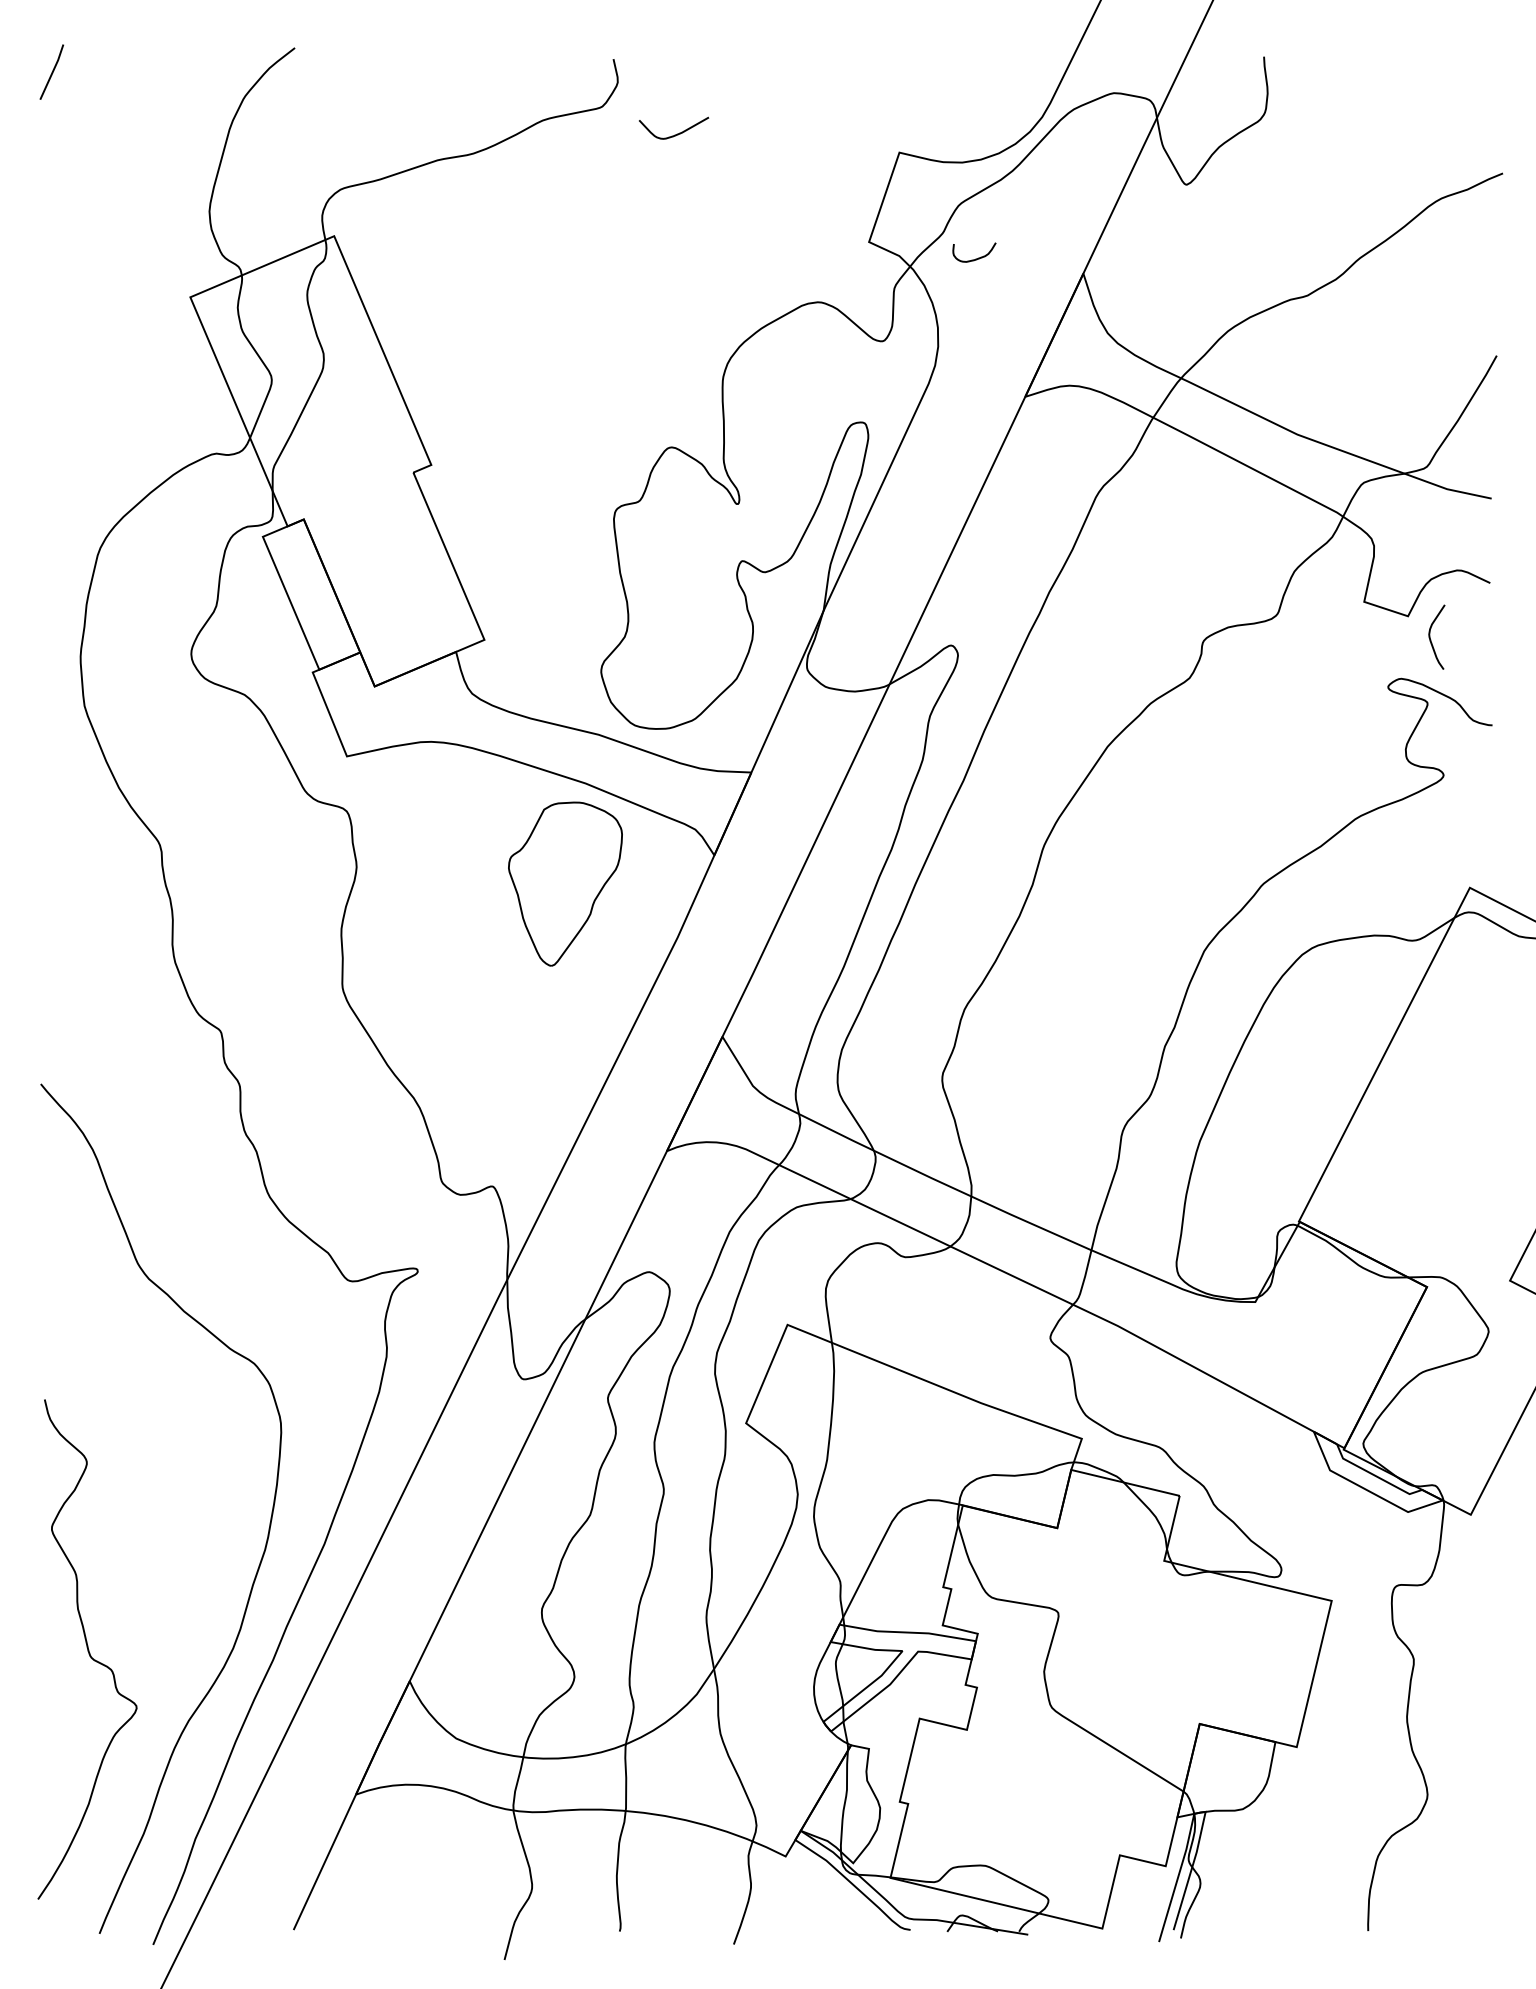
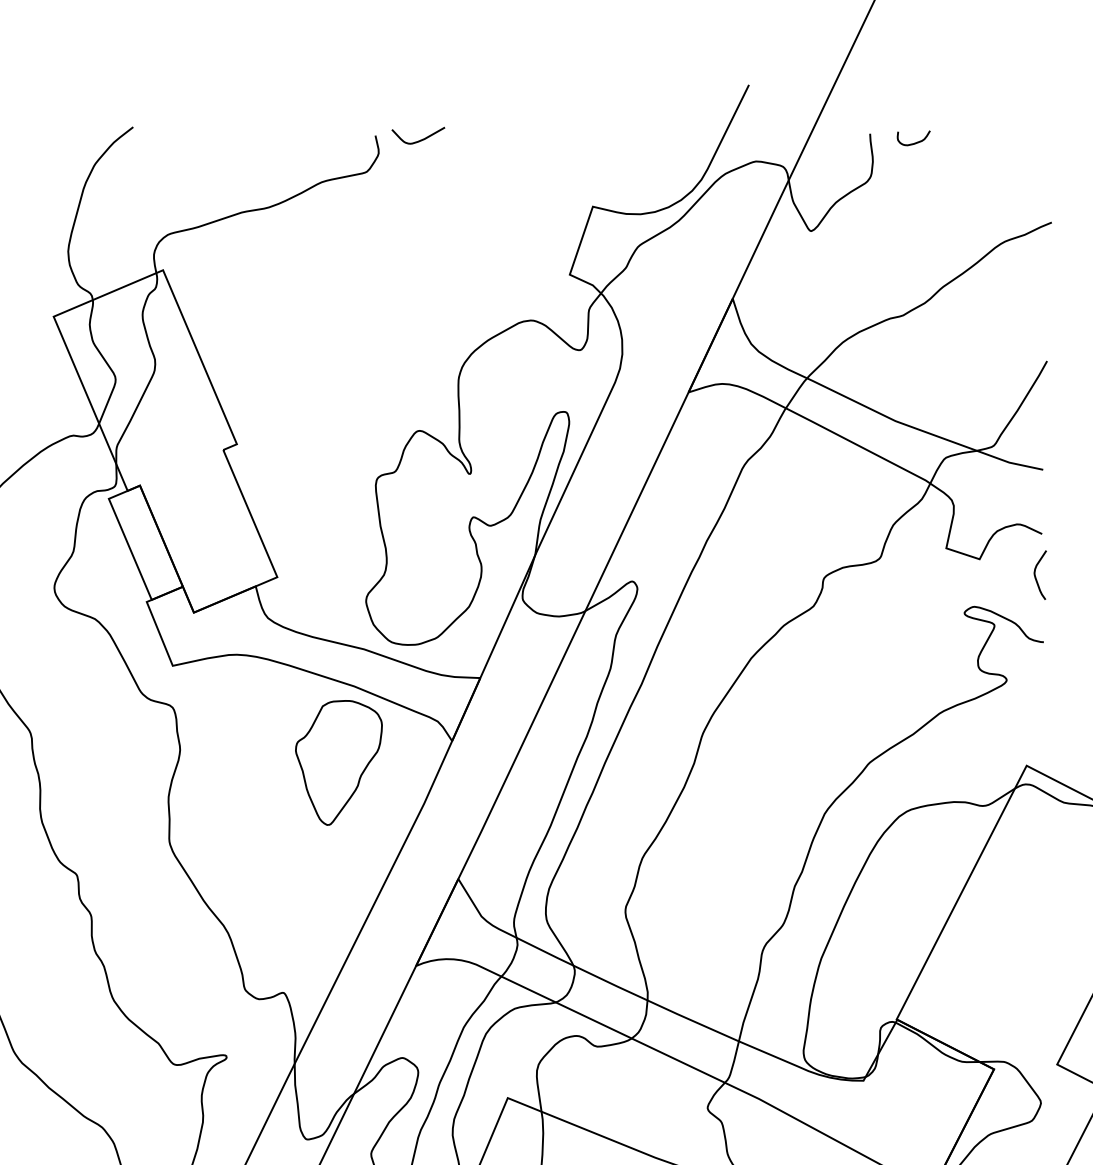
curve: (677, 133) -> (421, 139), moved
curve: (975, 258) -> (914, 142), moved
curve: (1431, 639) -> (1036, 576), moved

